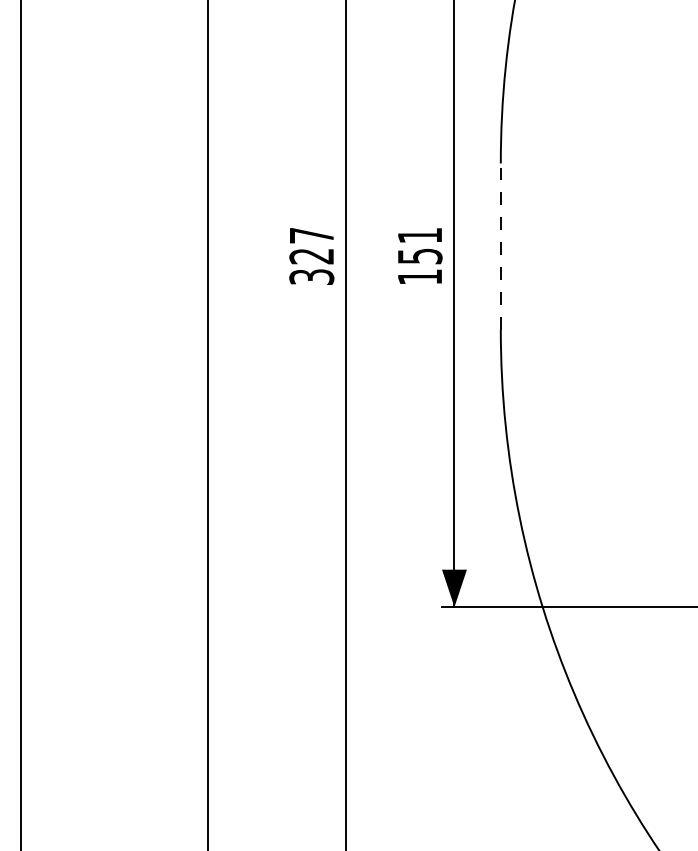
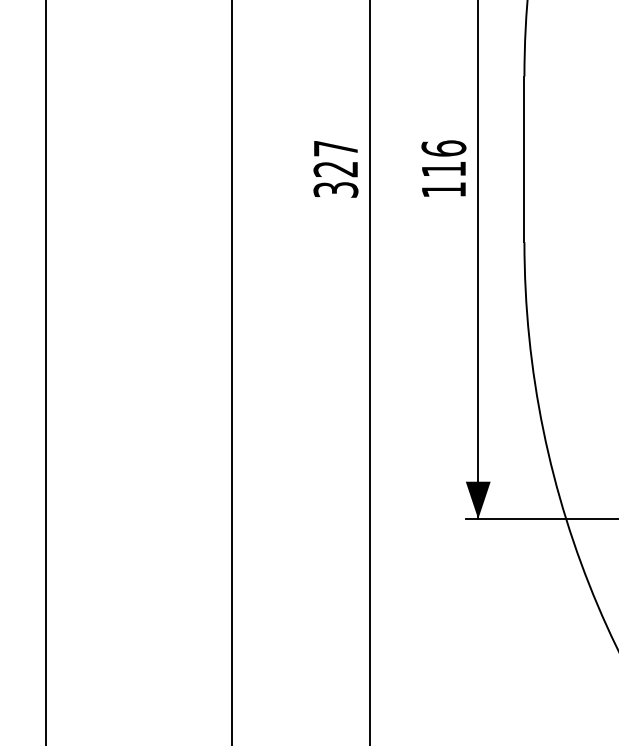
text: (419, 245) -> (443, 158), 151 -> 116
line: (500, 246) -> (524, 159), dashed -> solid

